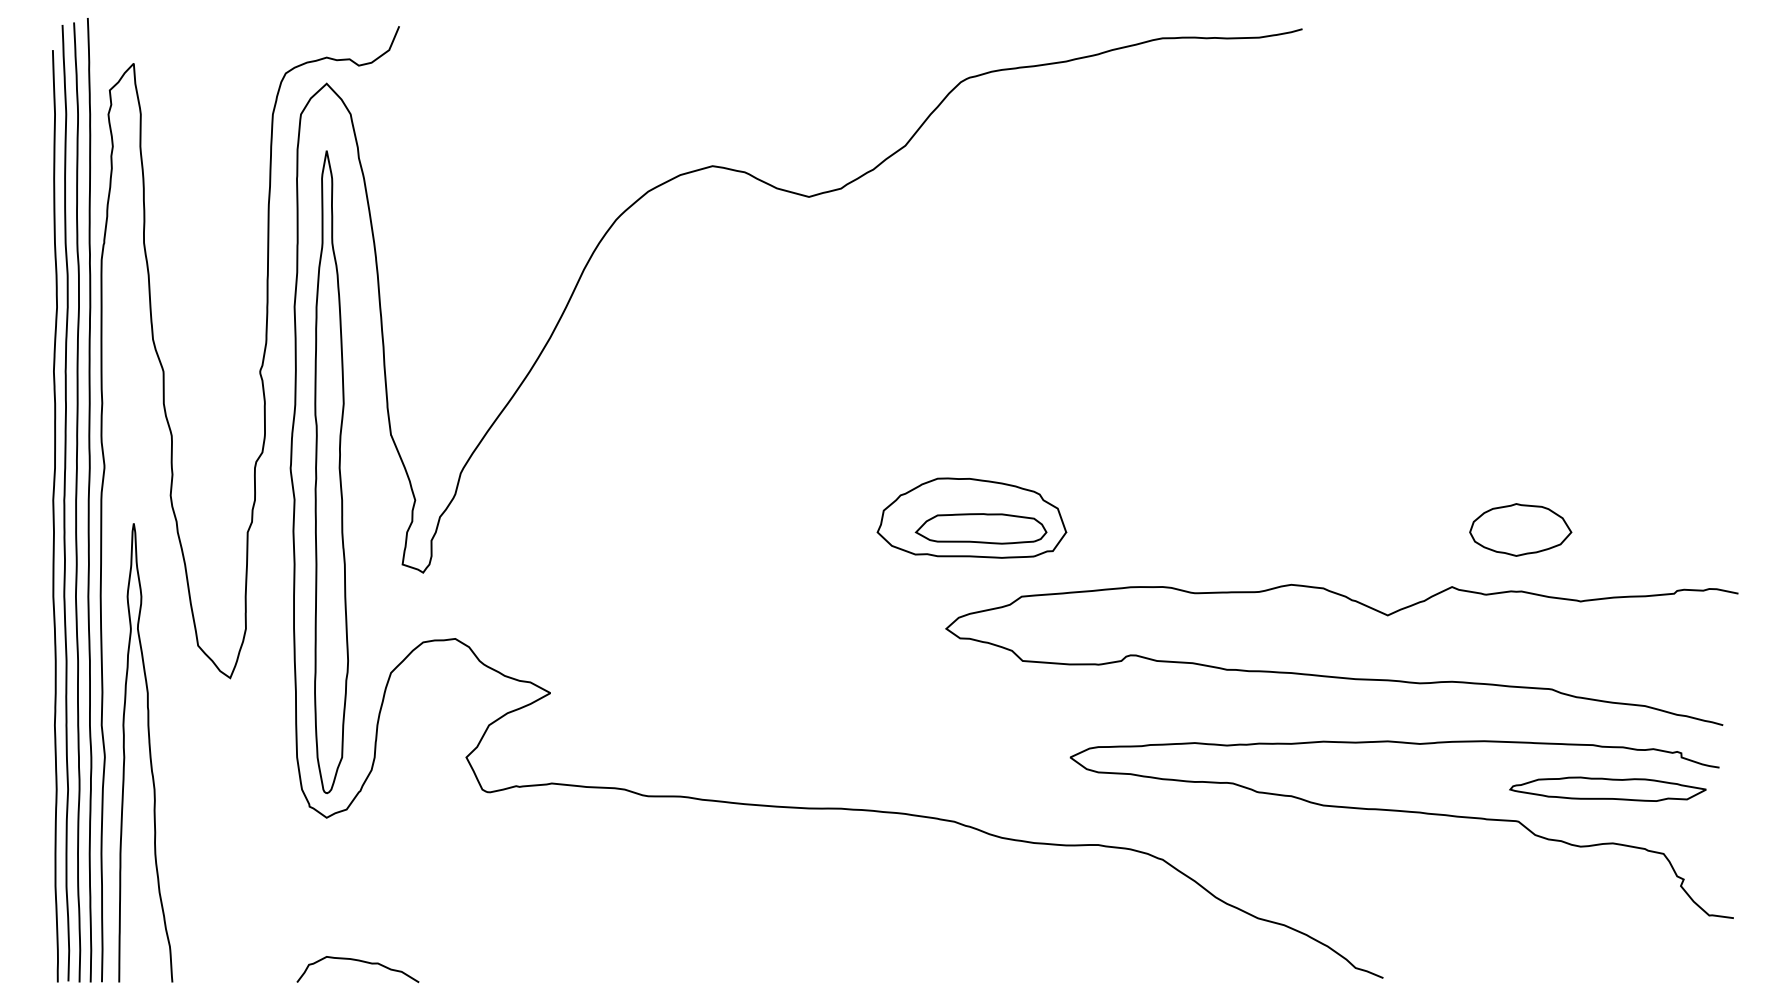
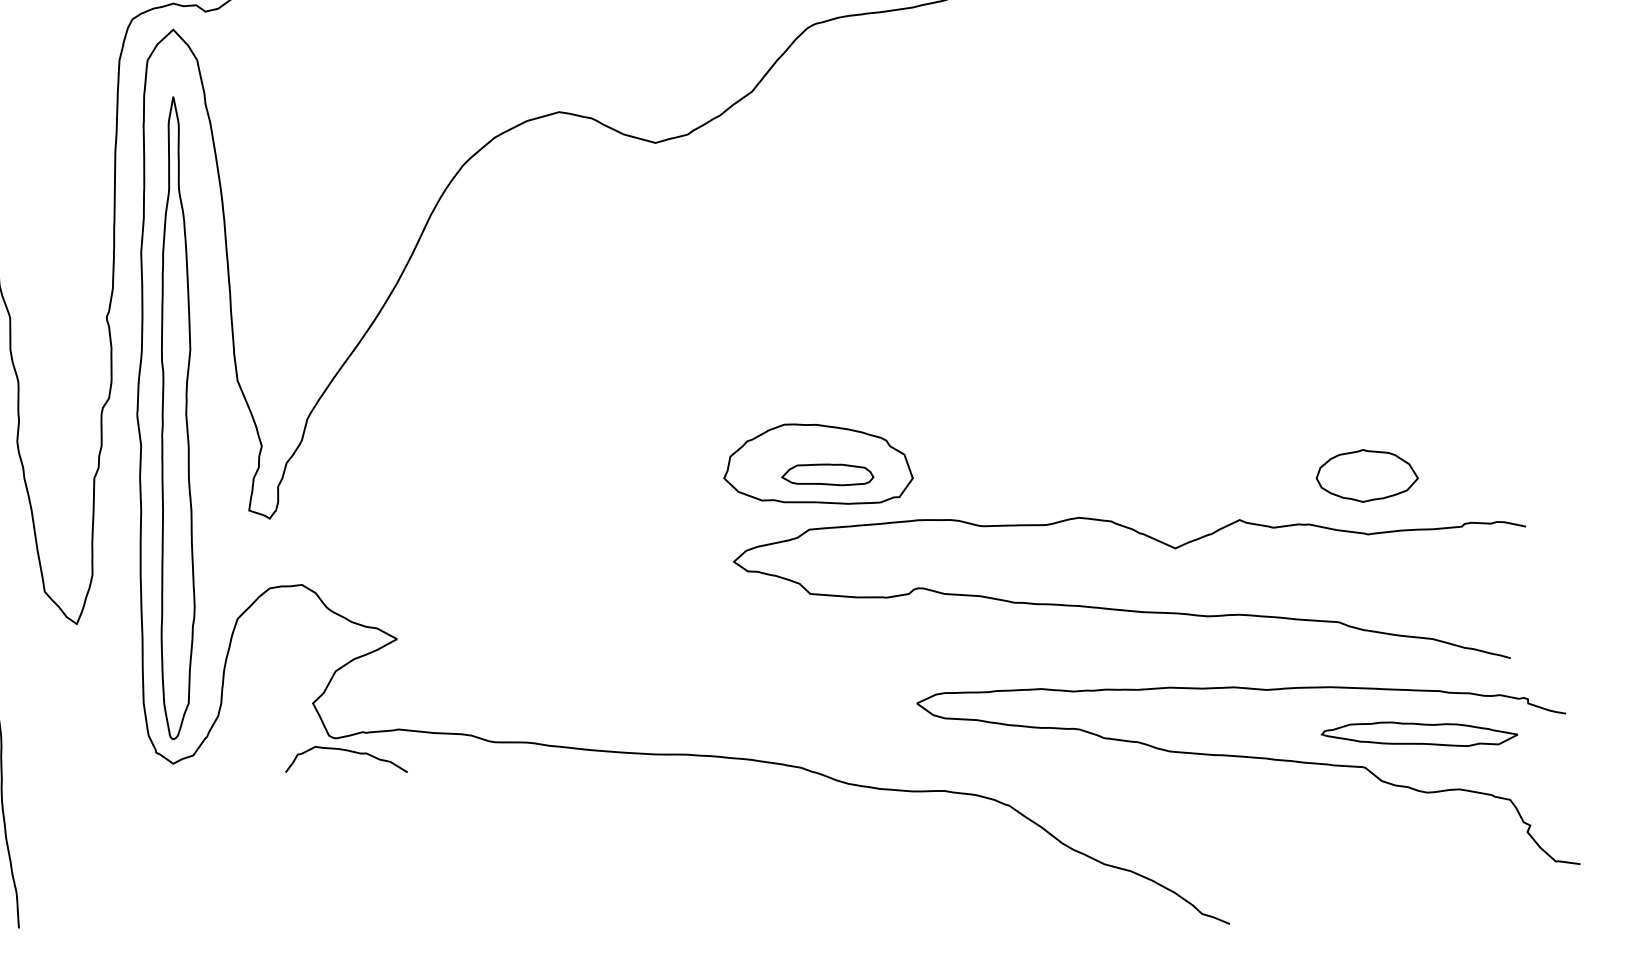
part: (980, 528) -> (827, 474), size x0.7
curve: (1340, 676) -> (1128, 609), moved
part: (1607, 788) -> (1419, 733), moved
curve: (357, 961) -> (346, 751), moved

